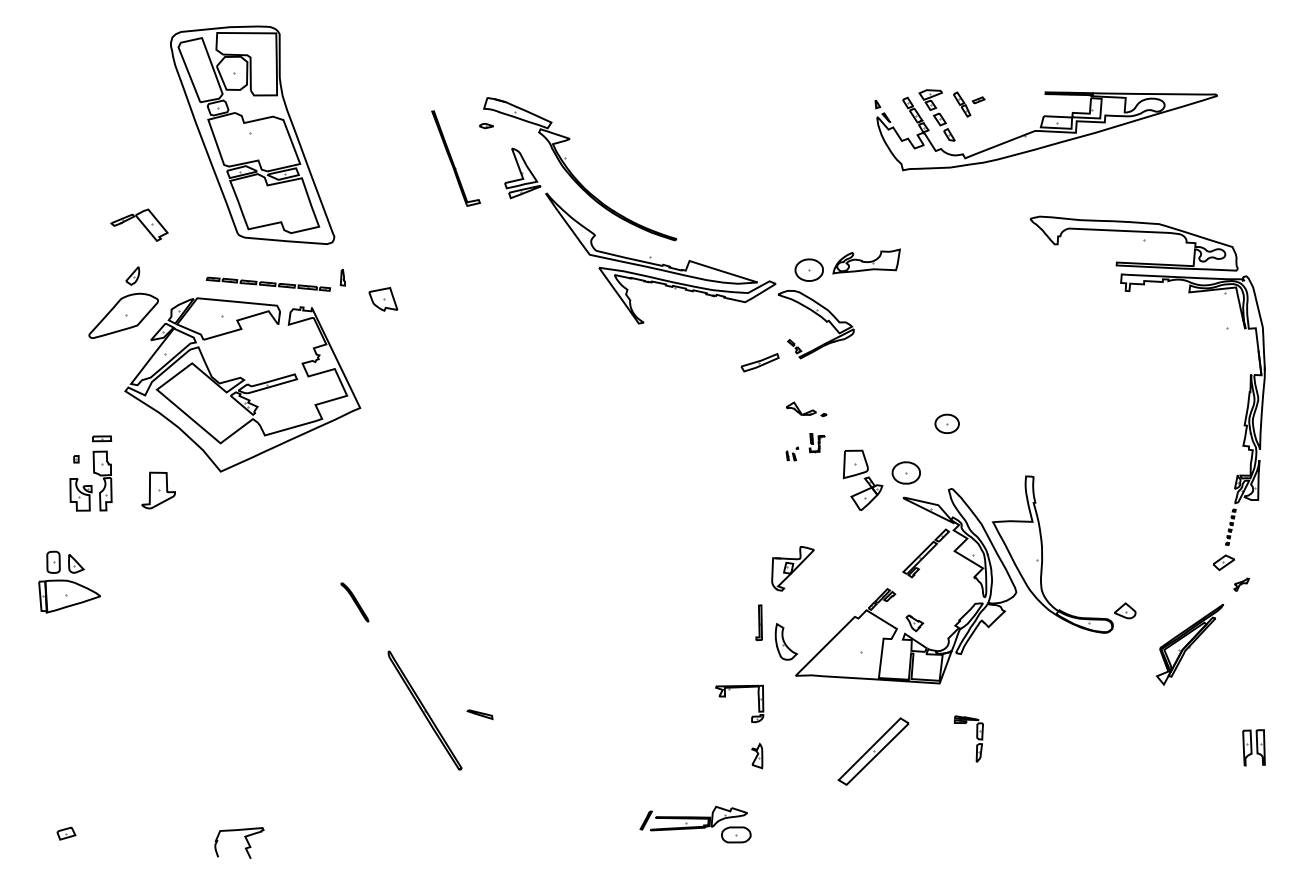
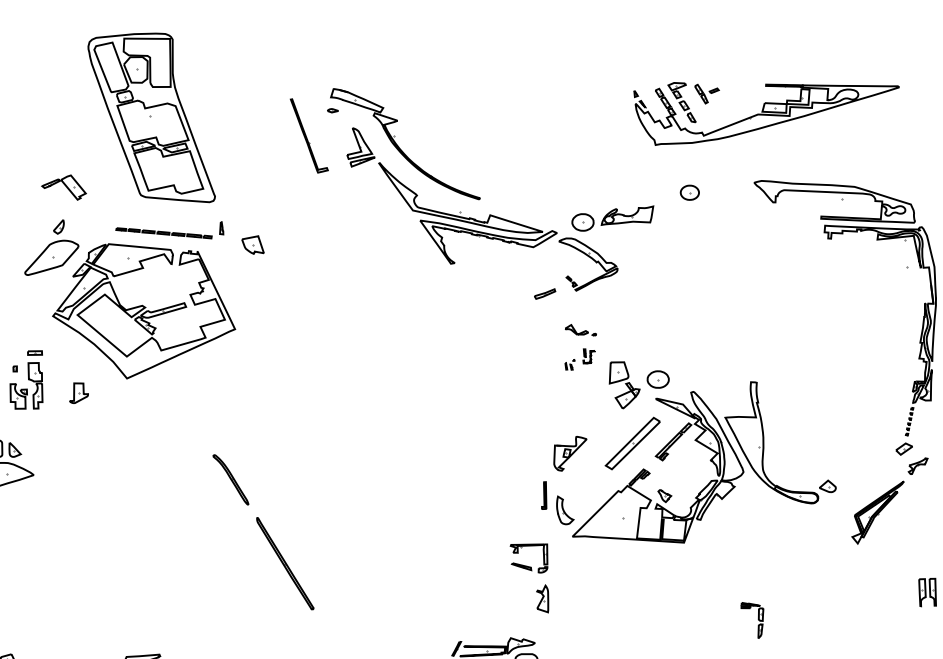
part: (760, 362) -> (545, 293), size x0.71
part: (946, 423) -> (689, 192), moved
part: (158, 490) -> (78, 393), size x0.71
part: (1241, 584) -> (917, 465), size x1.67
part: (354, 602) -> (230, 479), size x1.67
part: (479, 714) -> (521, 566), moved
part: (976, 738) -> (758, 620), moved
part: (873, 751) -> (632, 443), moved
part: (757, 755) -> (542, 598), size x1.43

